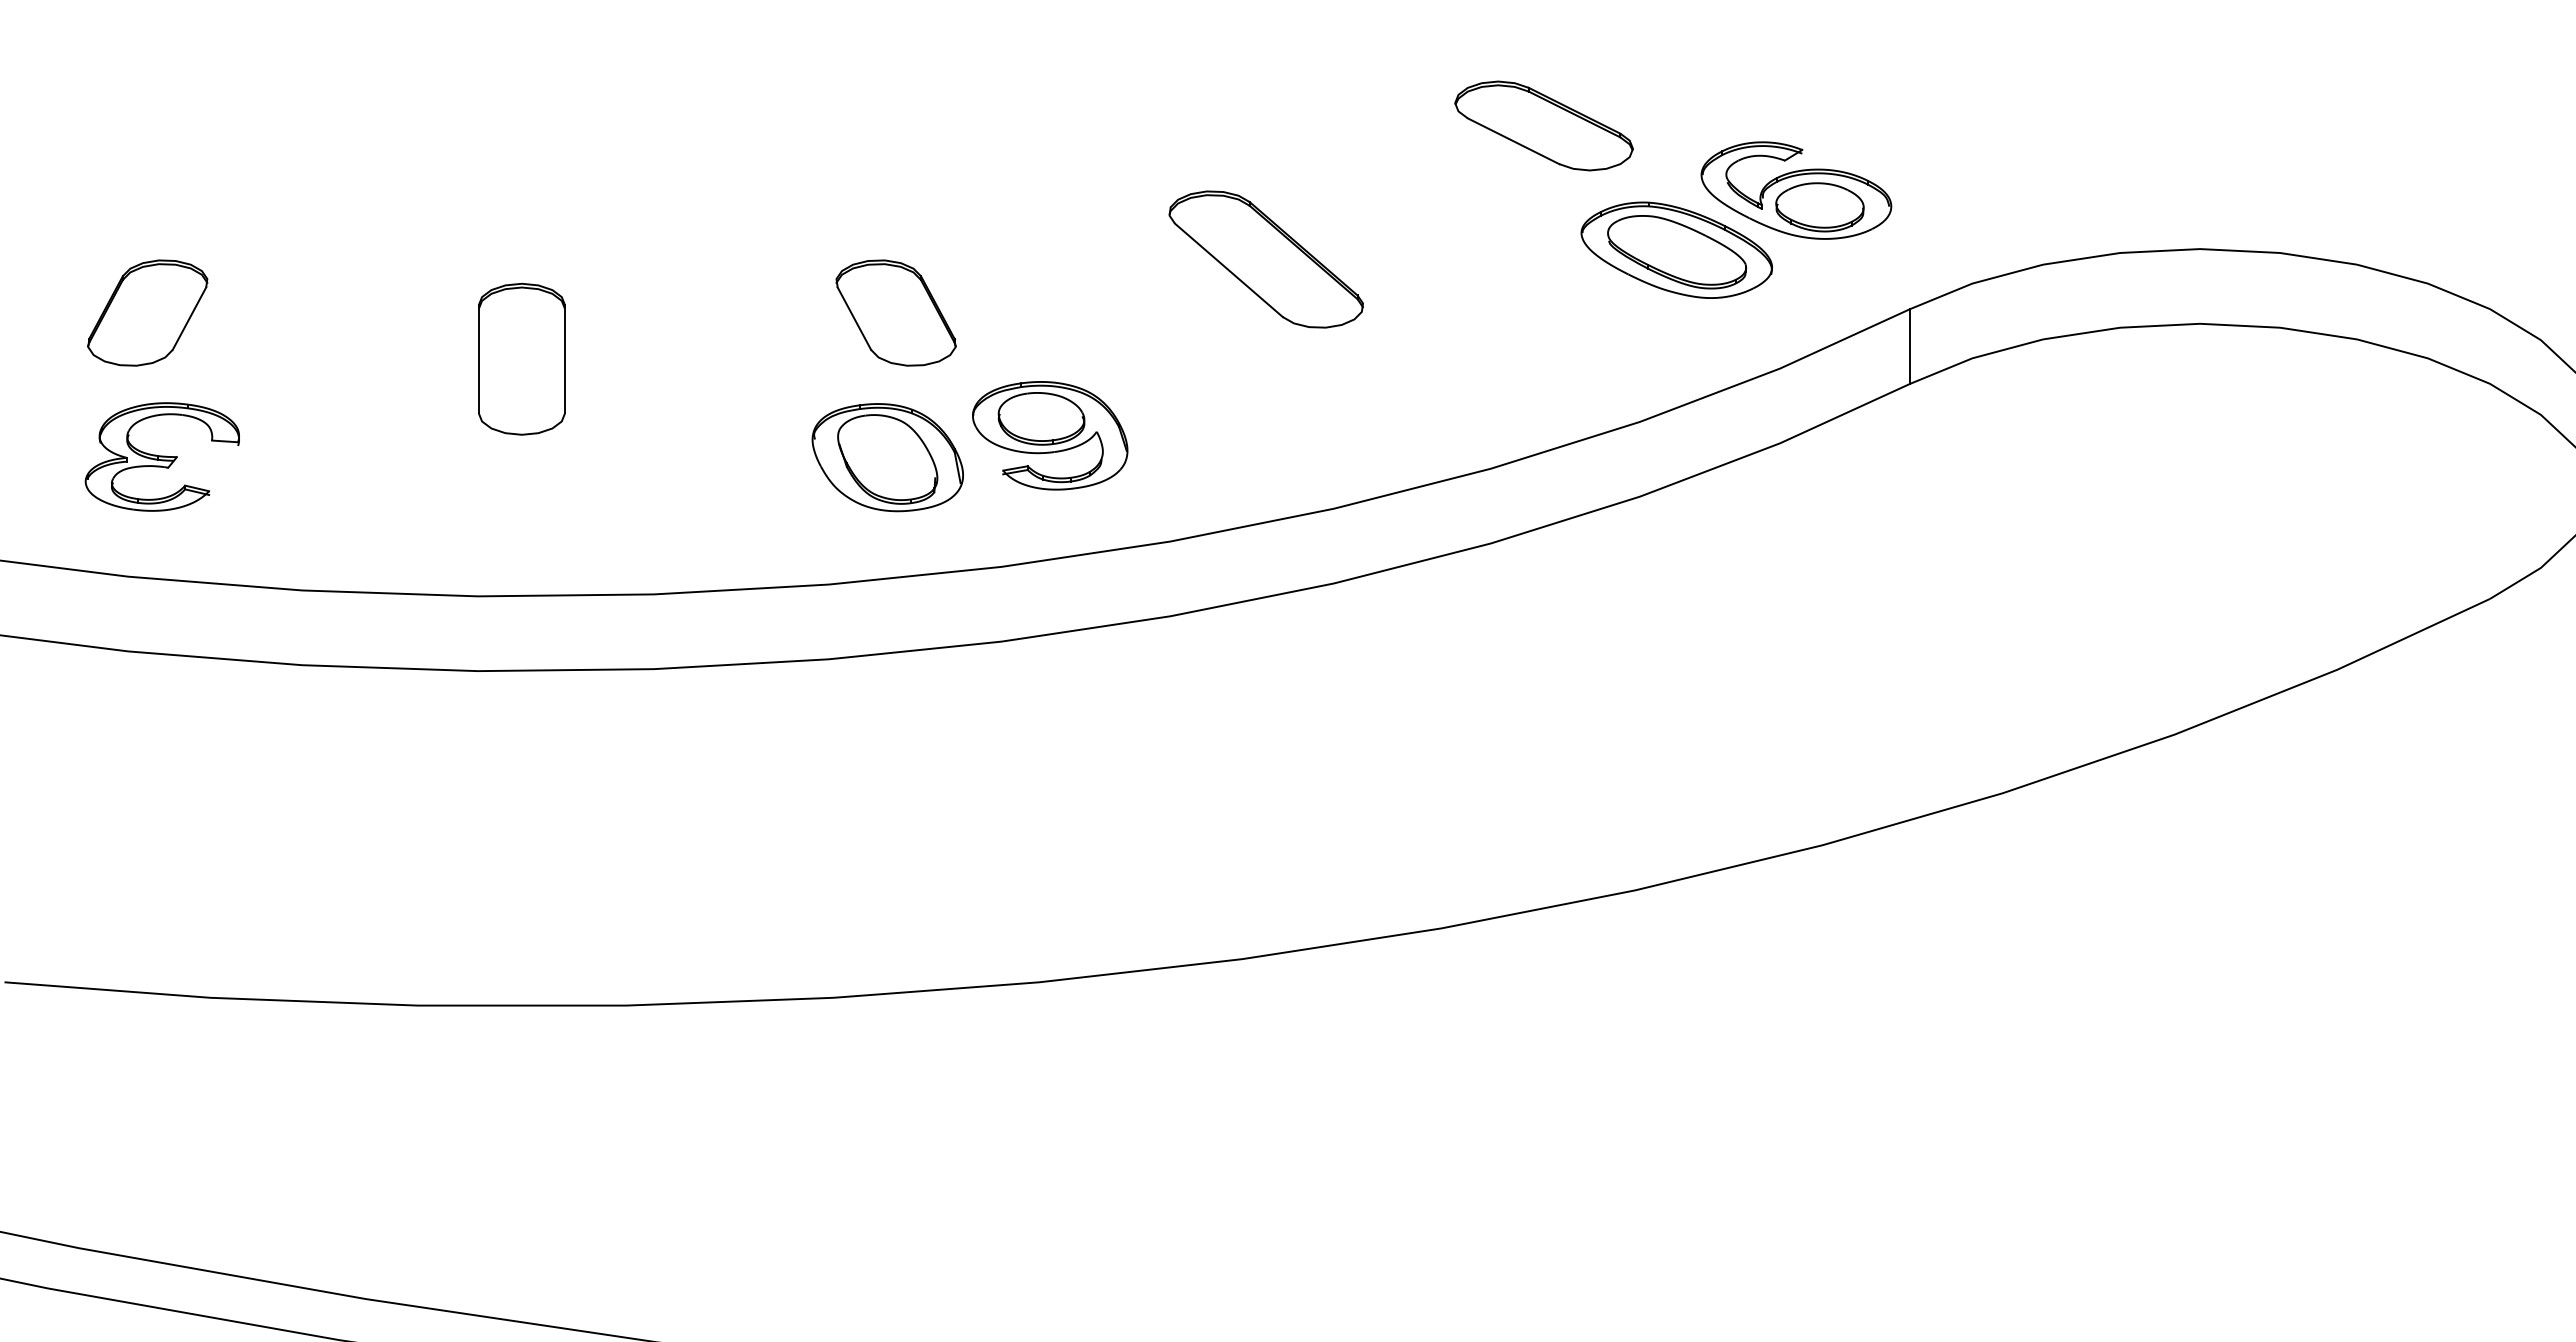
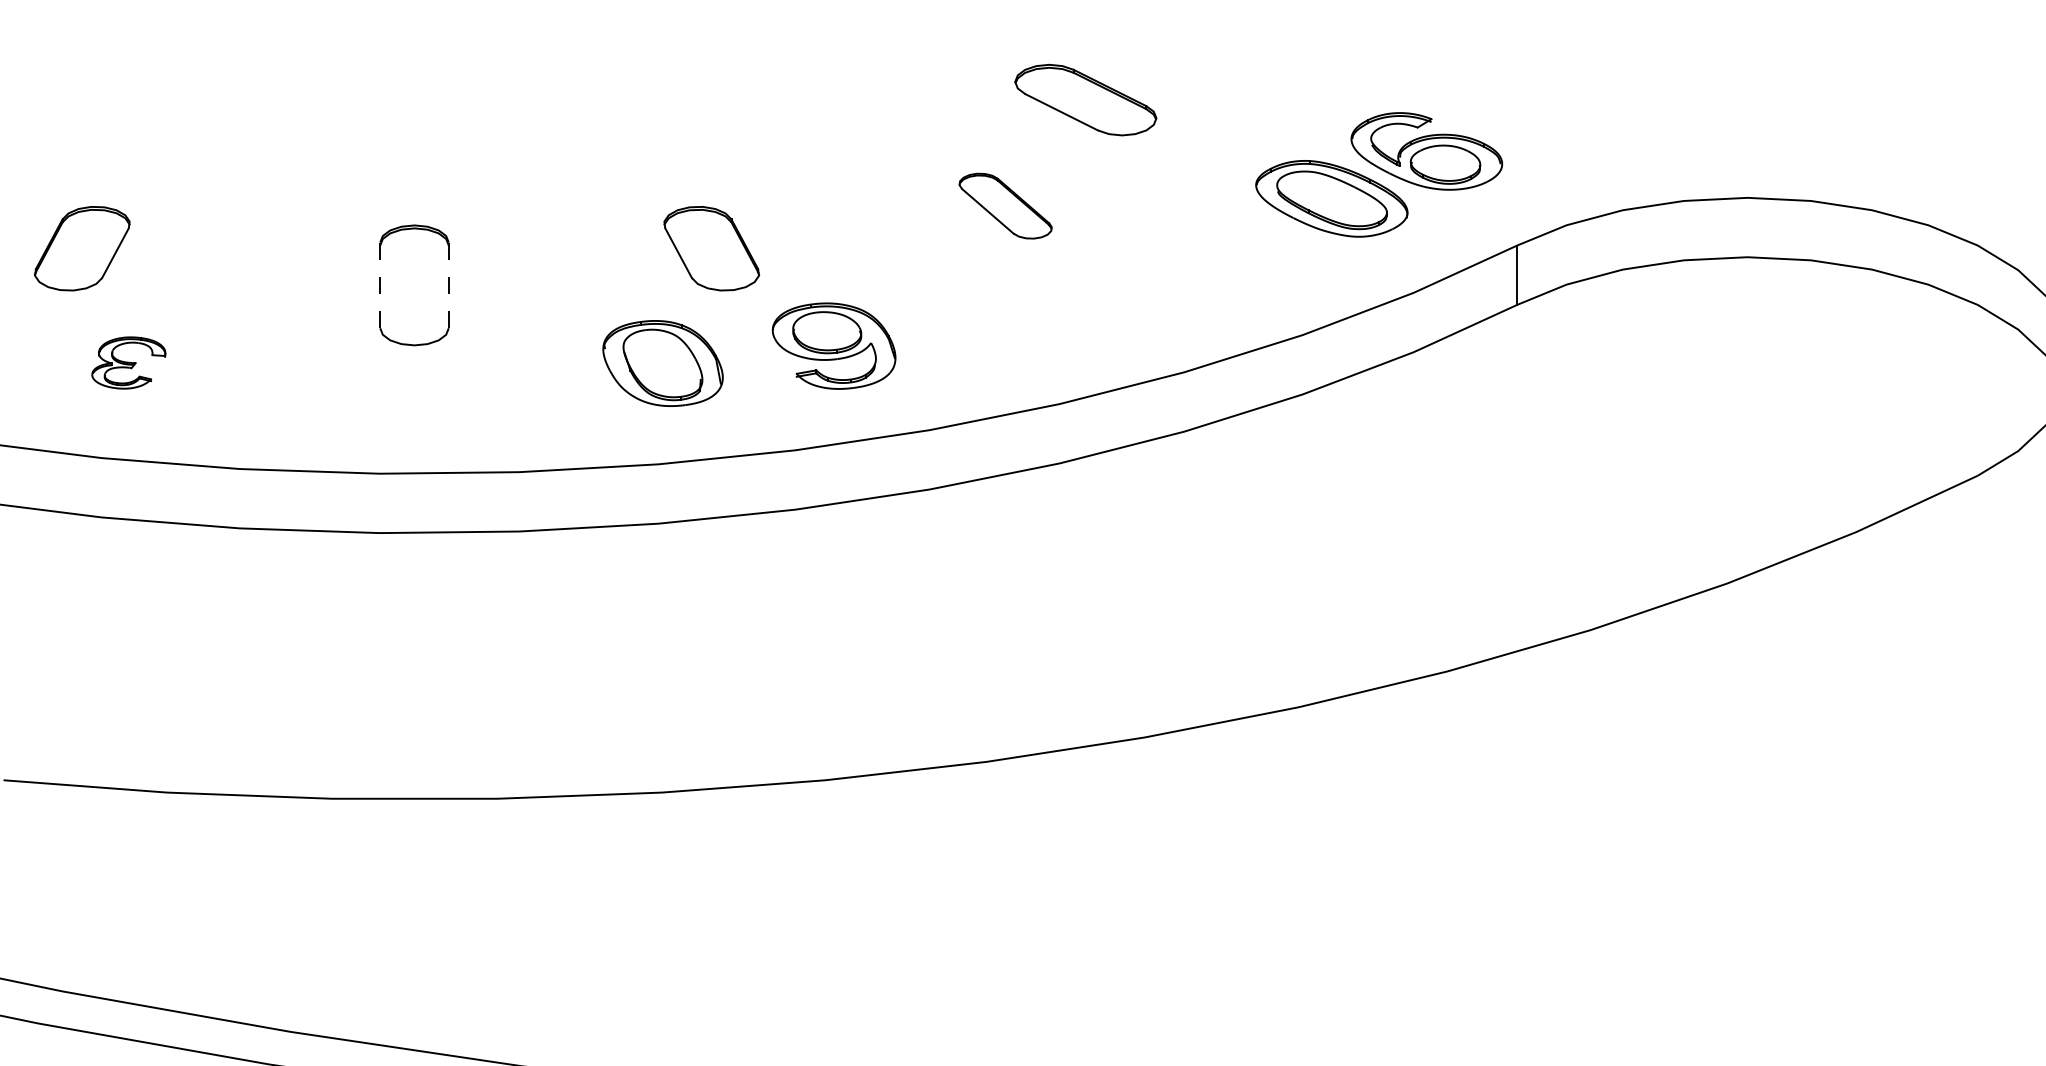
part: (1543, 125) -> (1085, 99), moved
part: (1265, 259) -> (1005, 206), size x0.6
part: (147, 312) -> (82, 248), moved
line: (478, 359) -> (380, 285), solid -> dashed
line: (565, 359) -> (449, 285), solid -> dashed
part: (161, 456) -> (128, 362), size x0.6
part: (887, 457) -> (662, 363), moved

